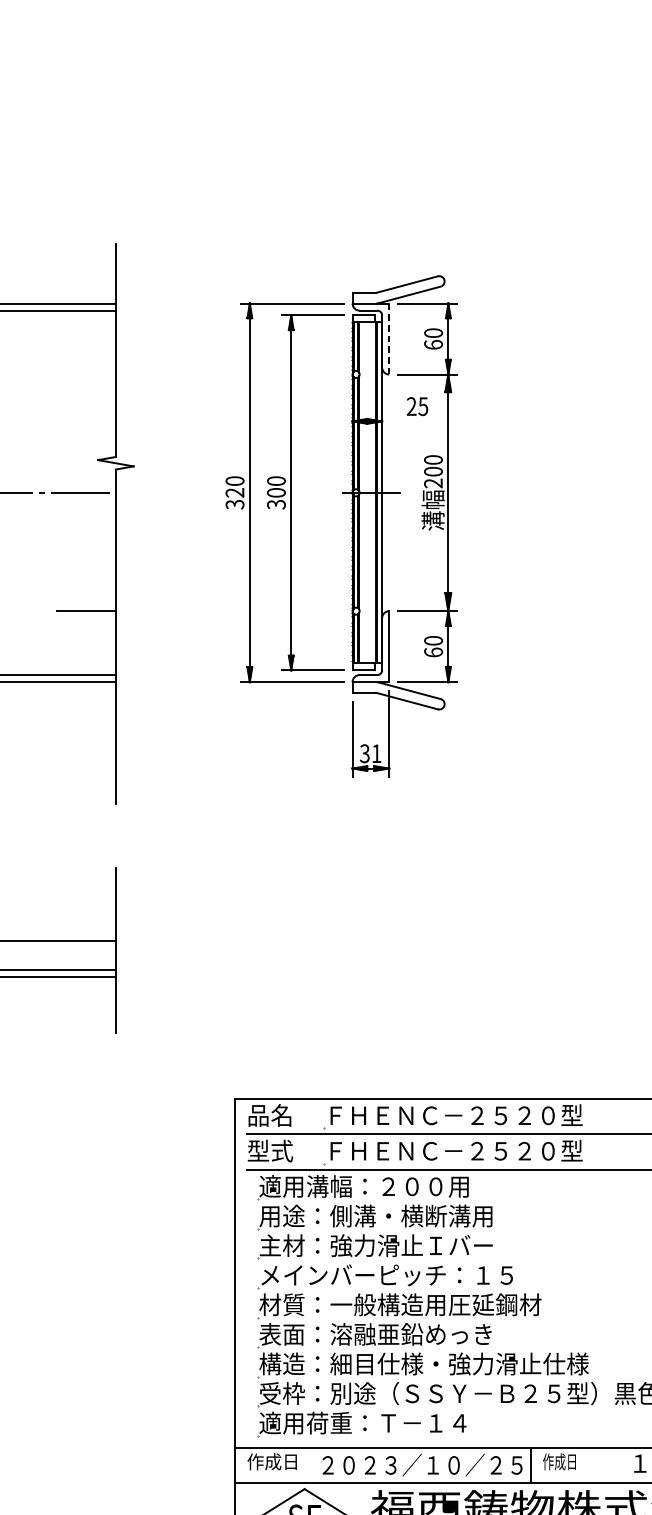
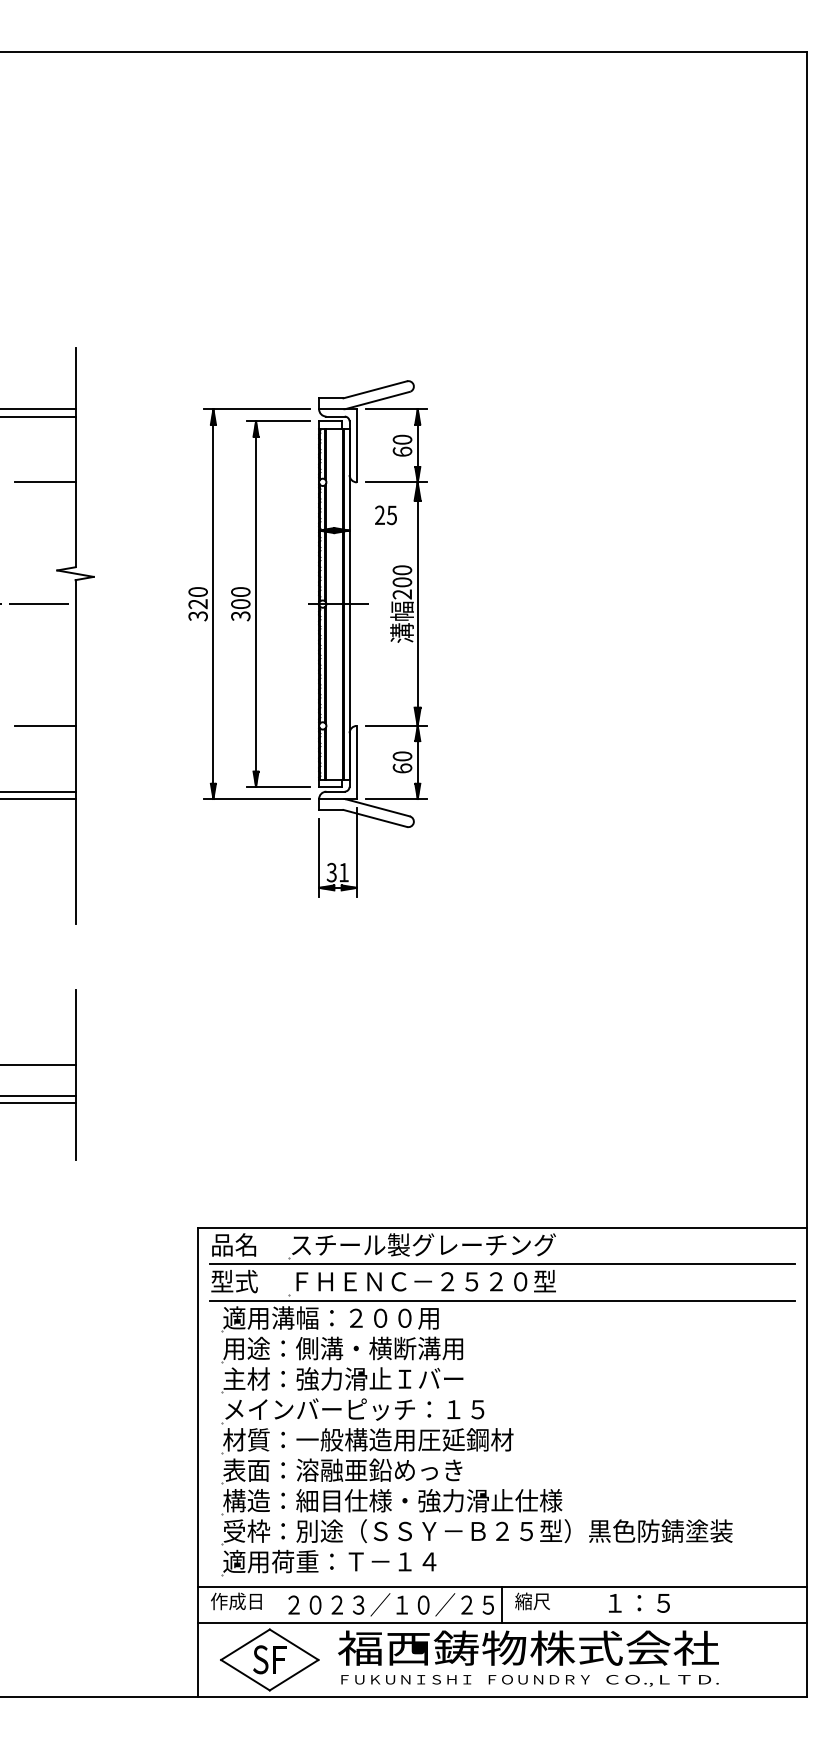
line: (388, 338) -> (356, 445), dashed -> solid
line: (85, 374) -> (44, 482), added
text: (453, 1115) -> (423, 1244), ＦＨＥＮＣ－２５２０型 -> スチール製グレーチング
text: (559, 1461) -> (532, 1601), 作成日 -> 縮尺

